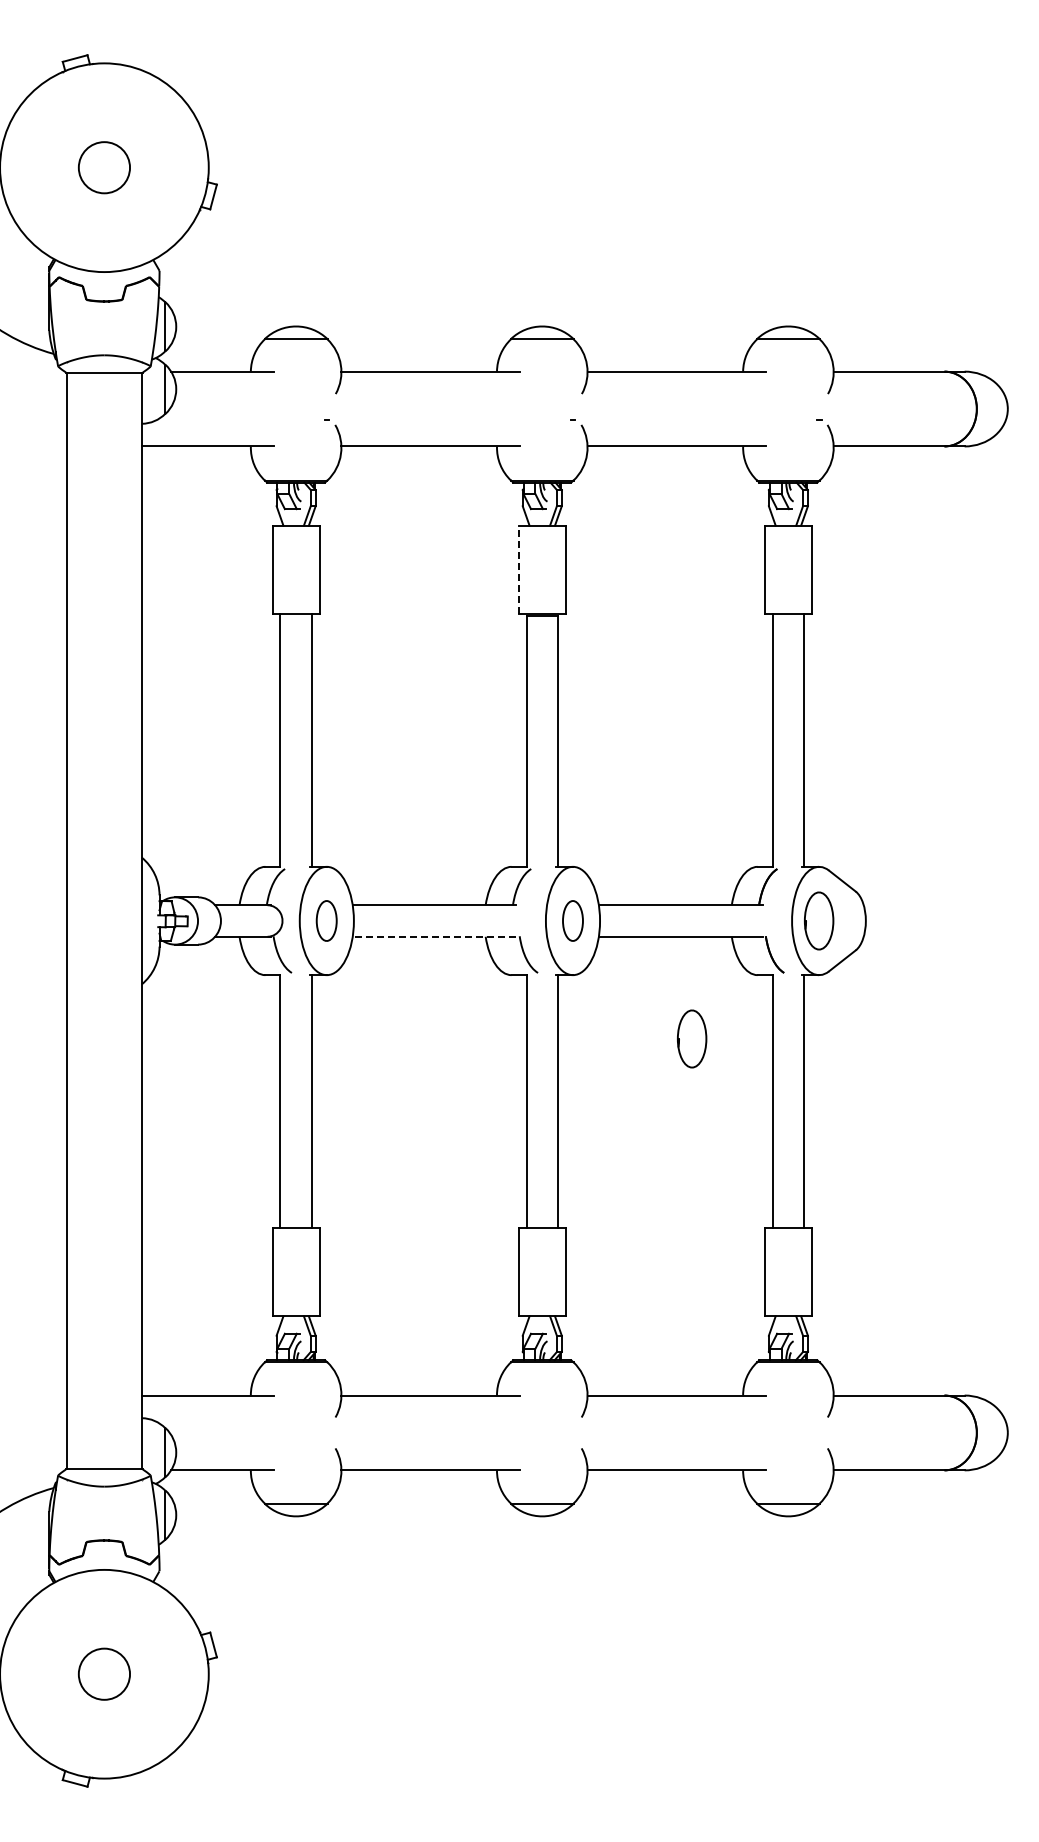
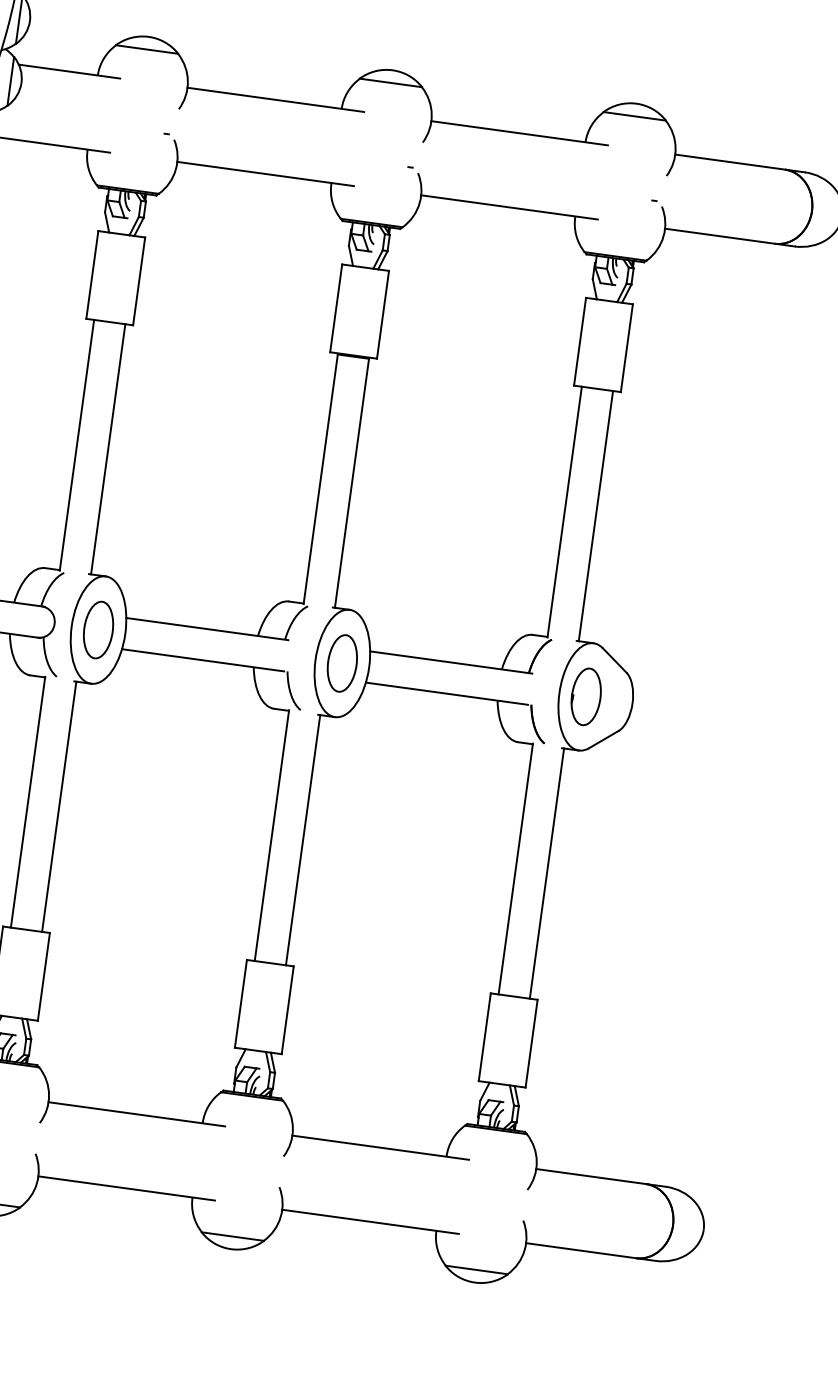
line: (518, 569) -> (336, 307), dashed -> solid
part: (326, 920) -> (98, 629), size x1.43
part: (572, 920) -> (341, 662), size x1.43
line: (434, 936) -> (203, 660), dashed -> solid
part: (692, 1038) -> (444, 796), removed

